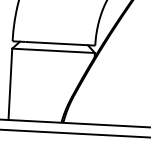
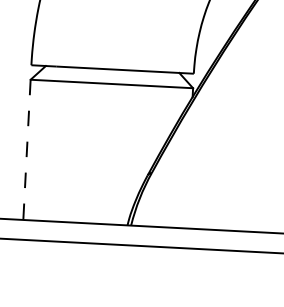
line: (10, 84) -> (27, 150), solid -> dashed

